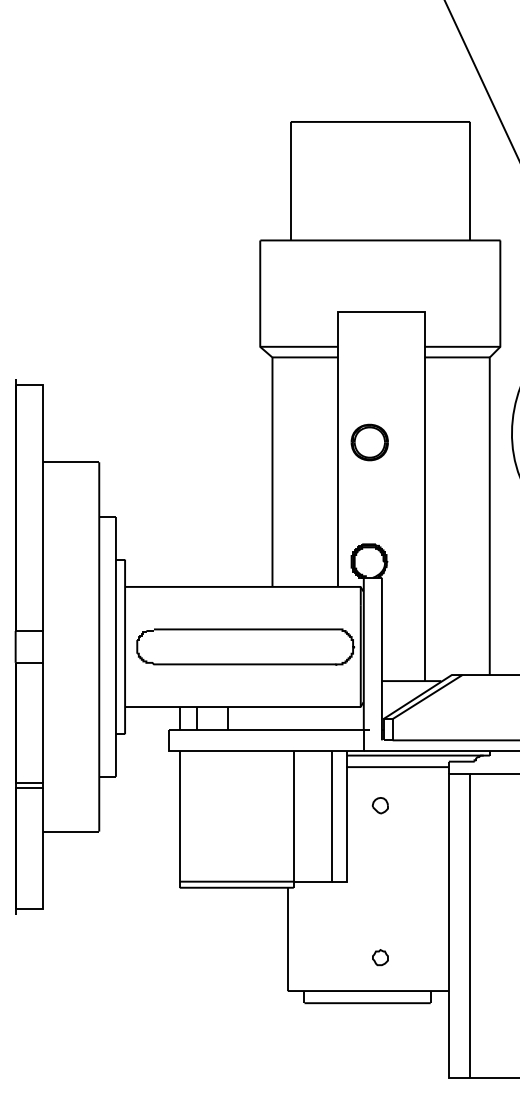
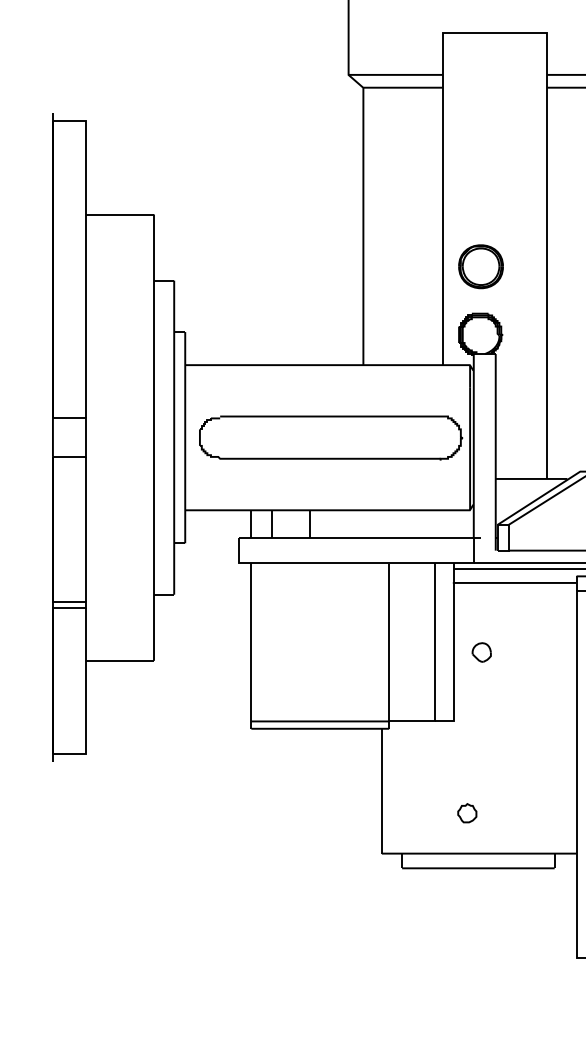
part: (369, 442) -> (480, 266), moved
part: (379, 805) -> (480, 652), moved
part: (380, 957) -> (467, 813), moved

